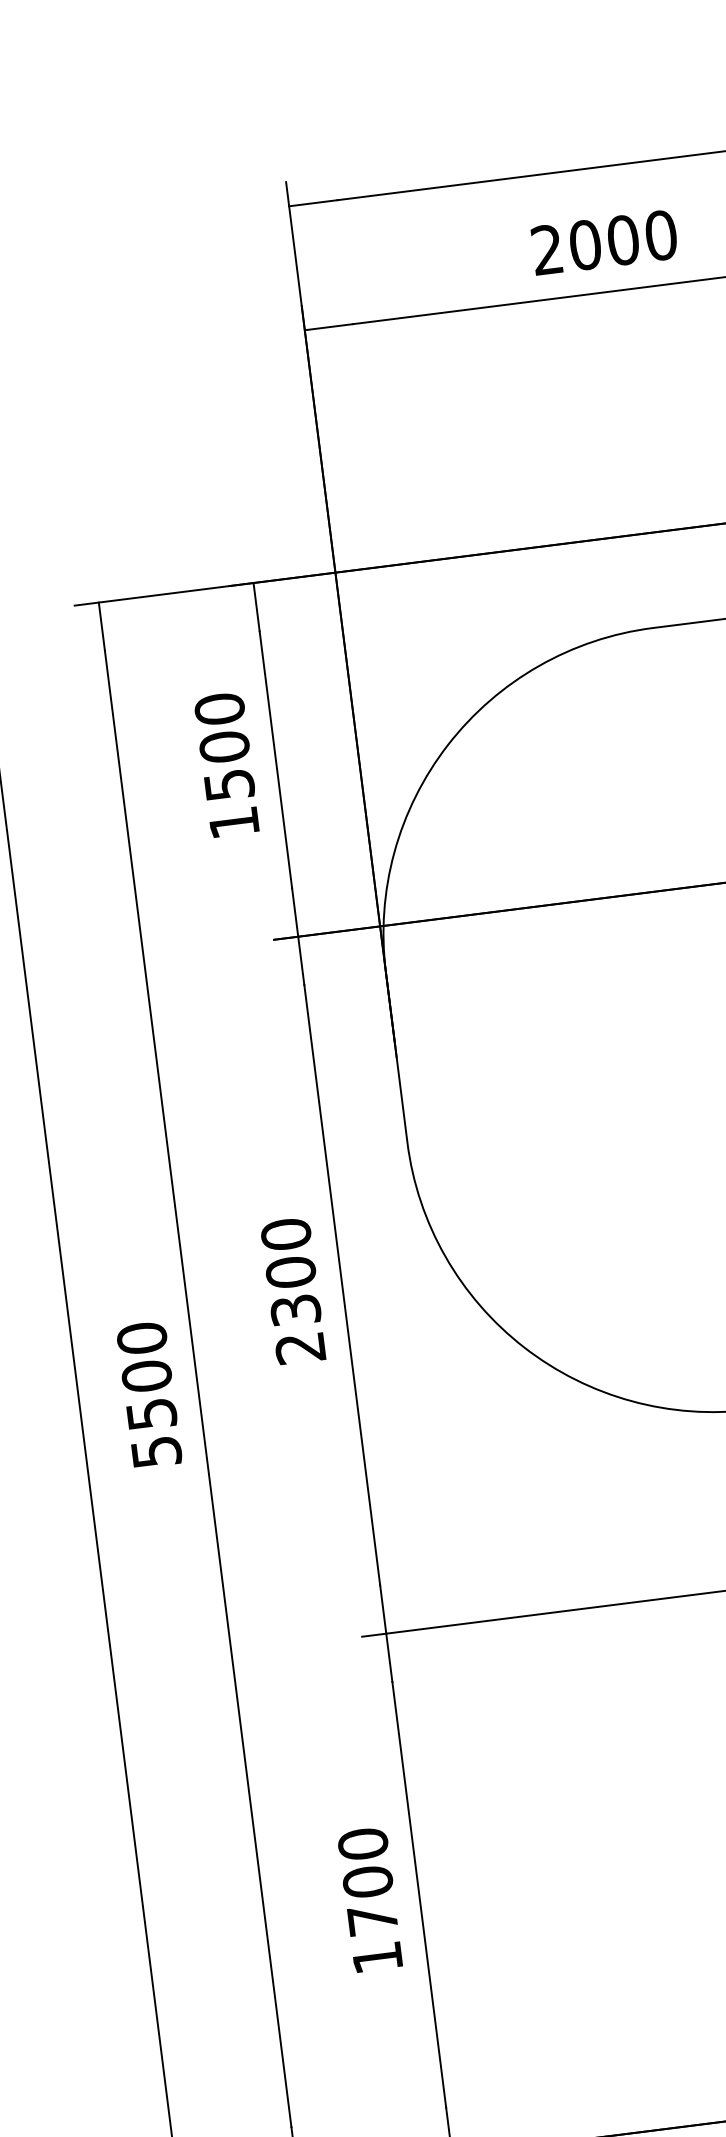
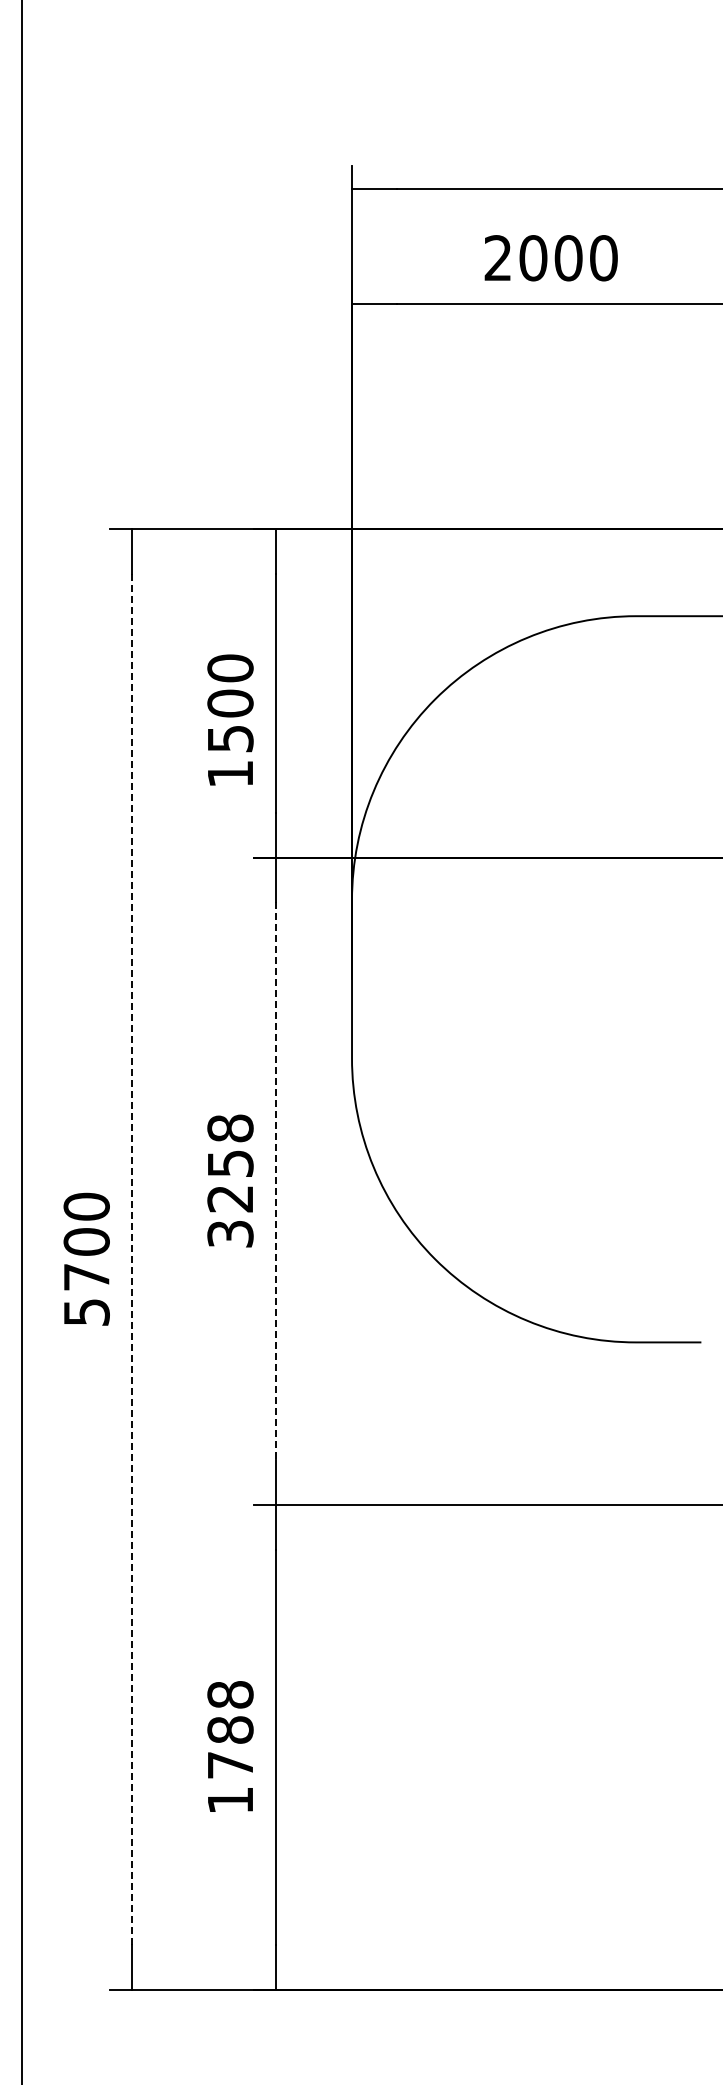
text: (603, 243) -> (550, 258), moved
text: (226, 764) -> (230, 719), moved
line: (341, 1285) -> (275, 1181), solid -> dashed
text: (293, 1290) -> (230, 1180), 2300 -> 3258
line: (198, 1388) -> (132, 1259), solid -> dashed
text: (151, 1414) -> (86, 1277), 5500 -> 5700
text: (365, 1863) -> (230, 1712), 1700 -> 1788

